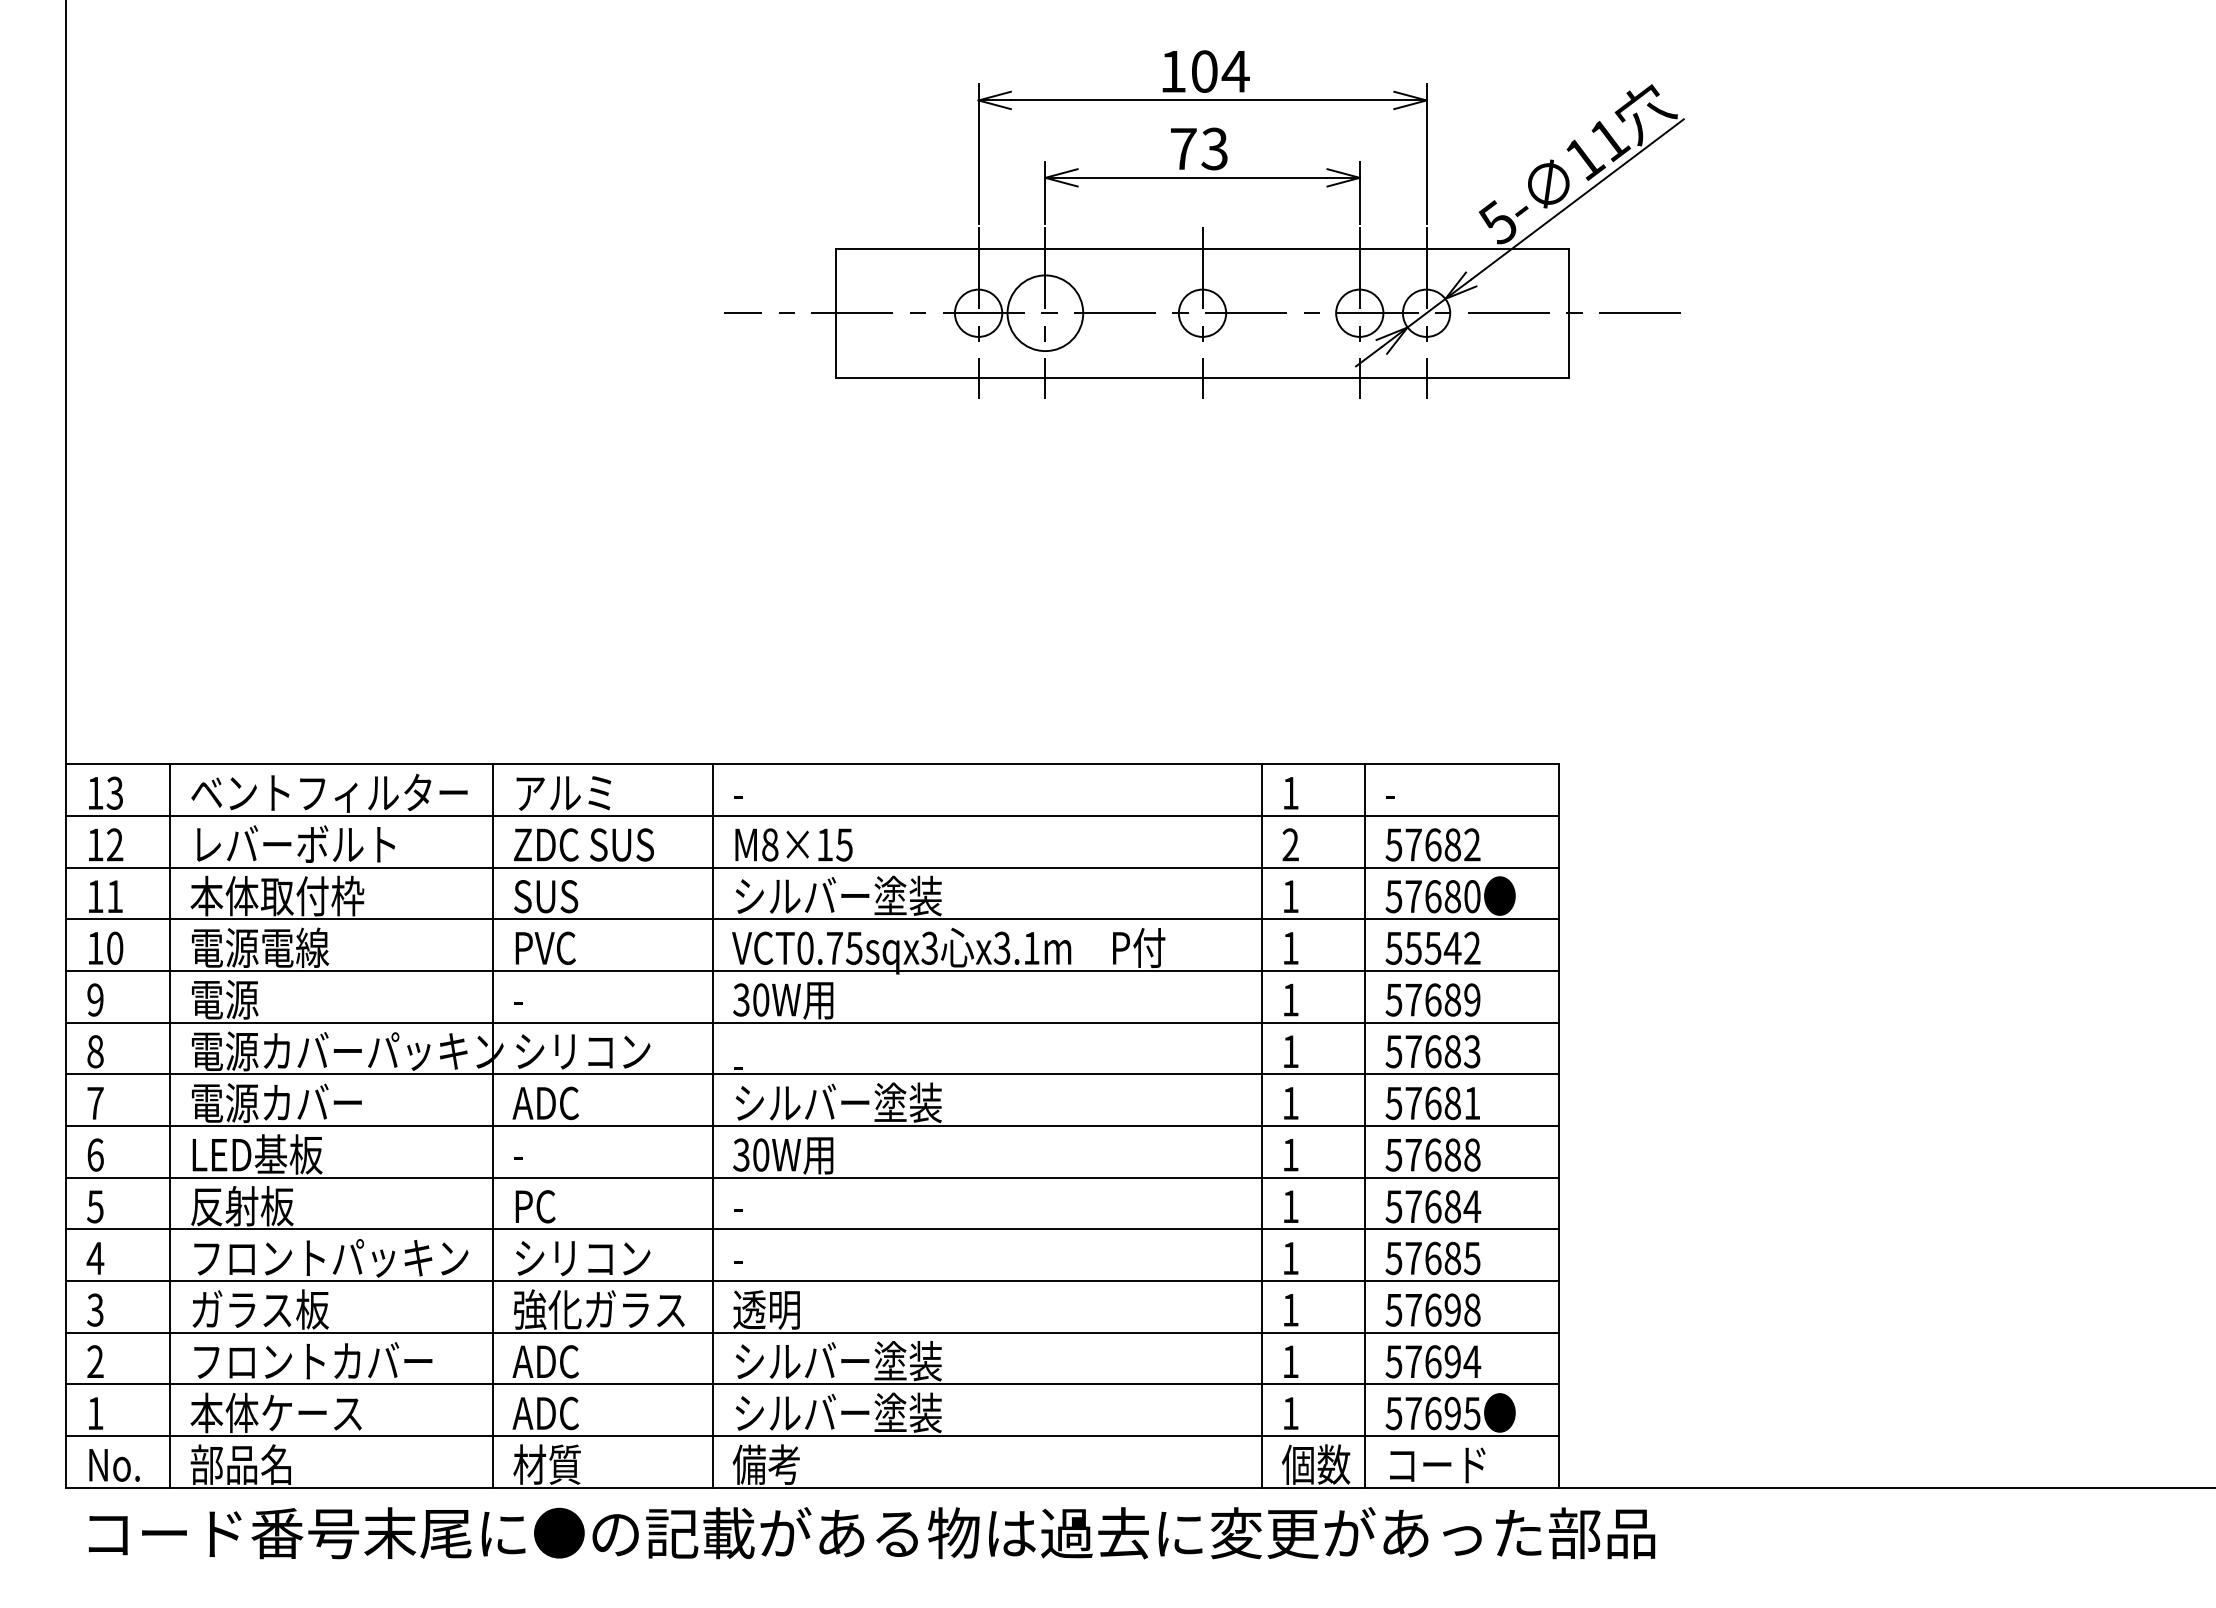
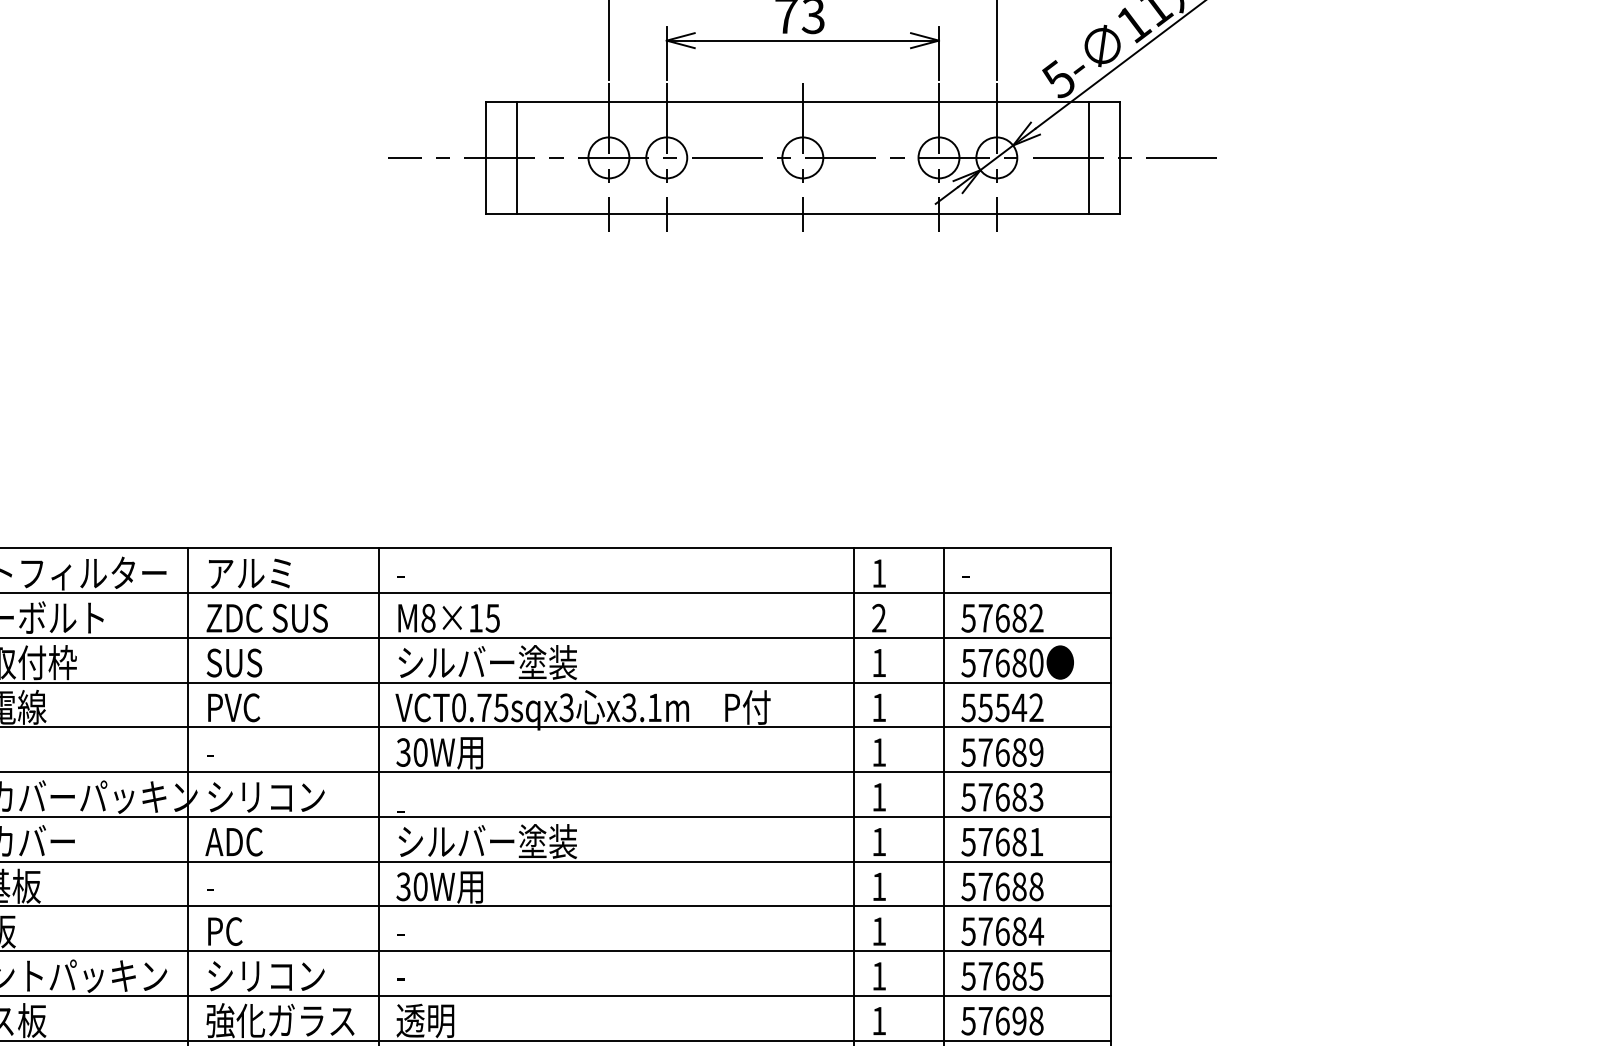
line: (872, 312) -> (517, 157), added
circle: (1045, 312) -> (666, 157), size x0.62
line: (1533, 312) -> (1089, 157), added

